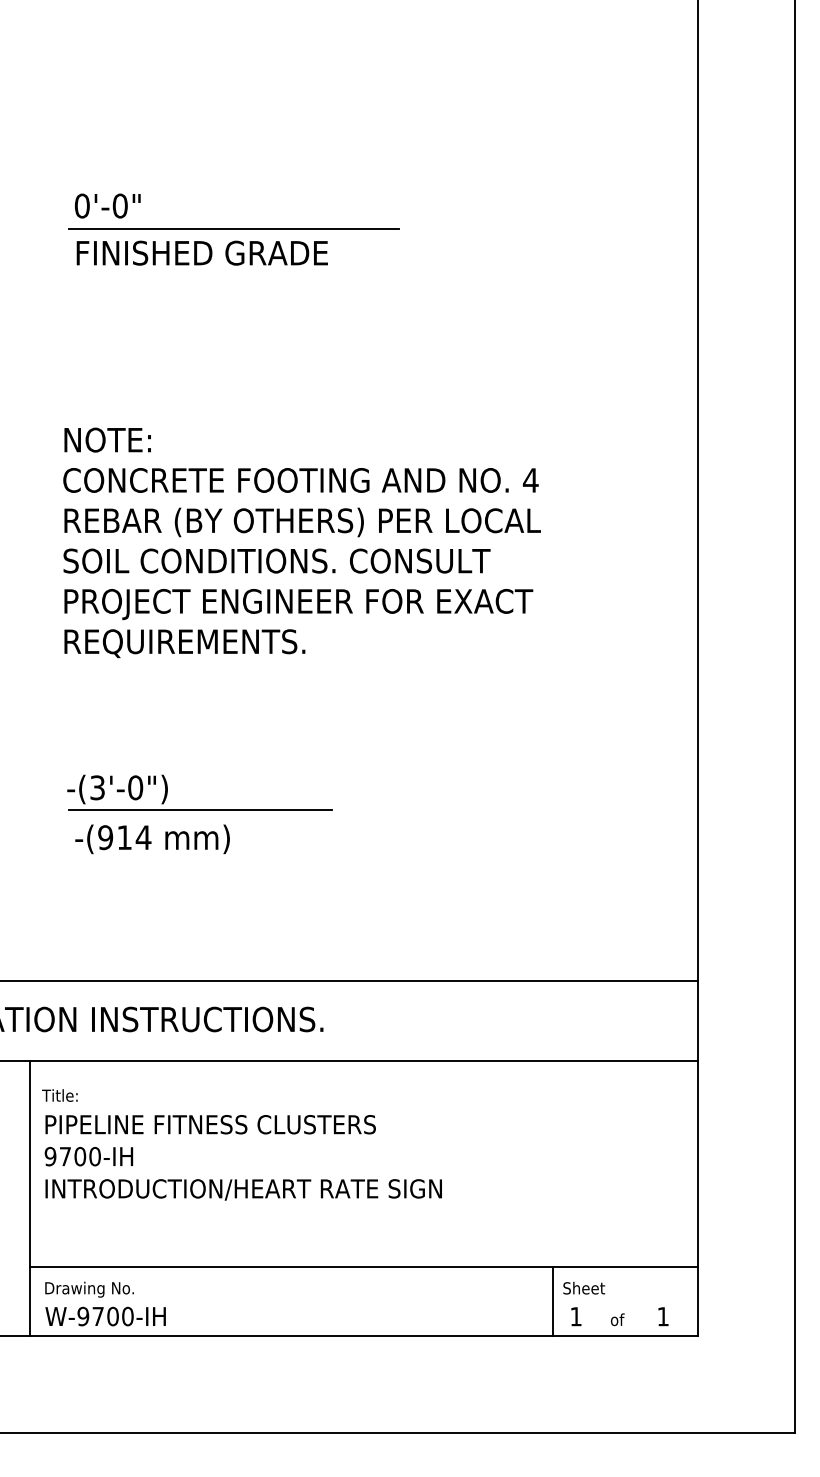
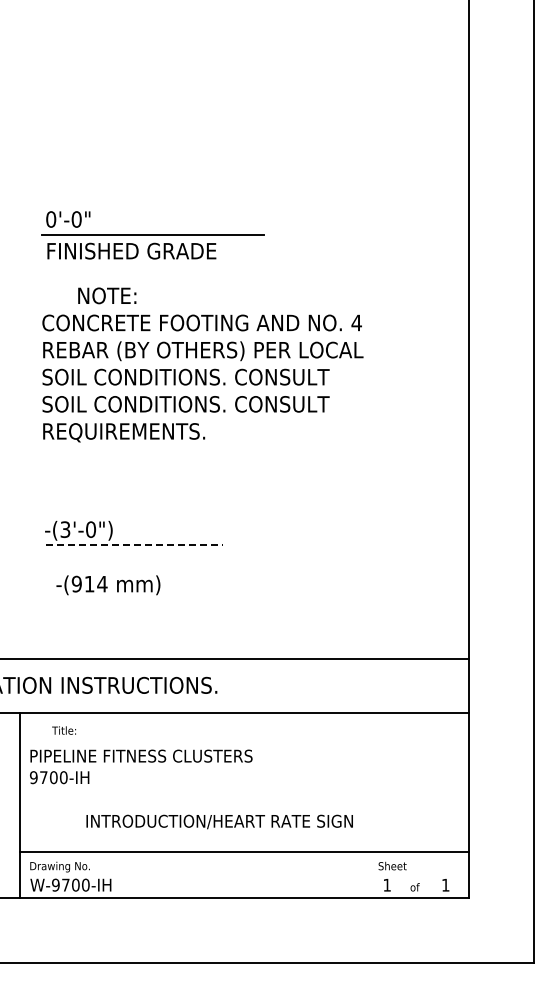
part: (233, 229) -> (152, 235), moved
text: (108, 439) -> (107, 295), moved
text: (298, 604) -> (200, 406), PROJECT ENGINEER FOR EXACT -> SOIL CONDITIONS. CONSULT
line: (201, 809) -> (135, 544), solid -> dashed
text: (152, 839) -> (108, 585), moved
text: (58, 1095) -> (63, 730), moved
text: (243, 1189) -> (219, 821), moved
line: (552, 1302) -> (371, 875), removed

